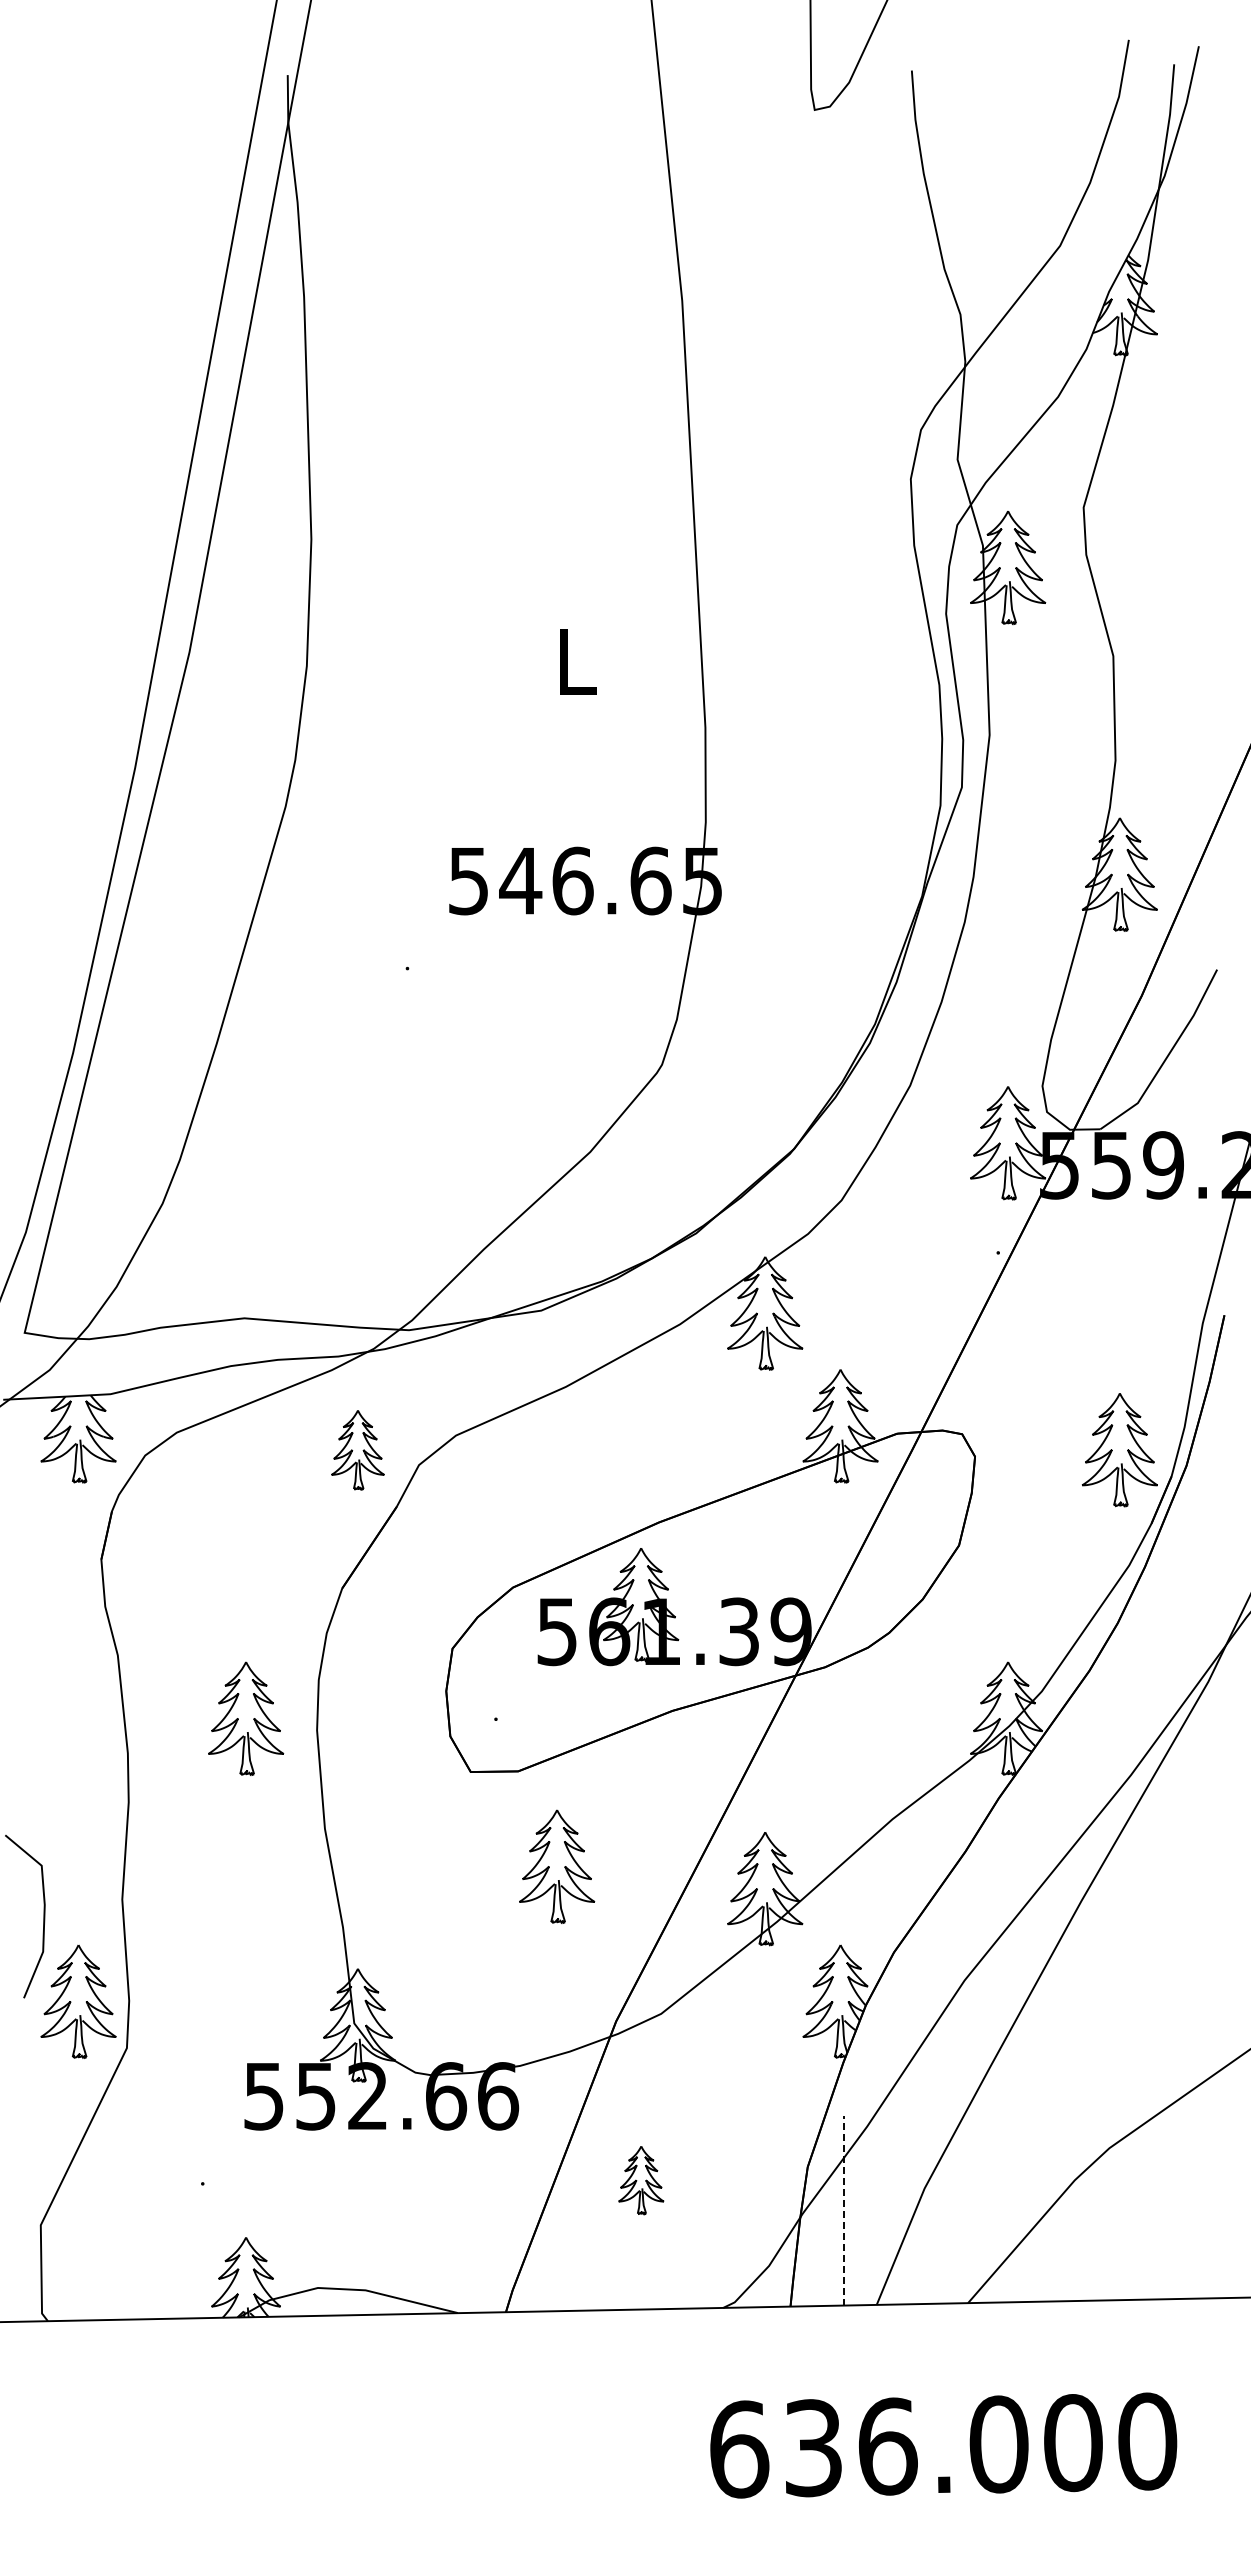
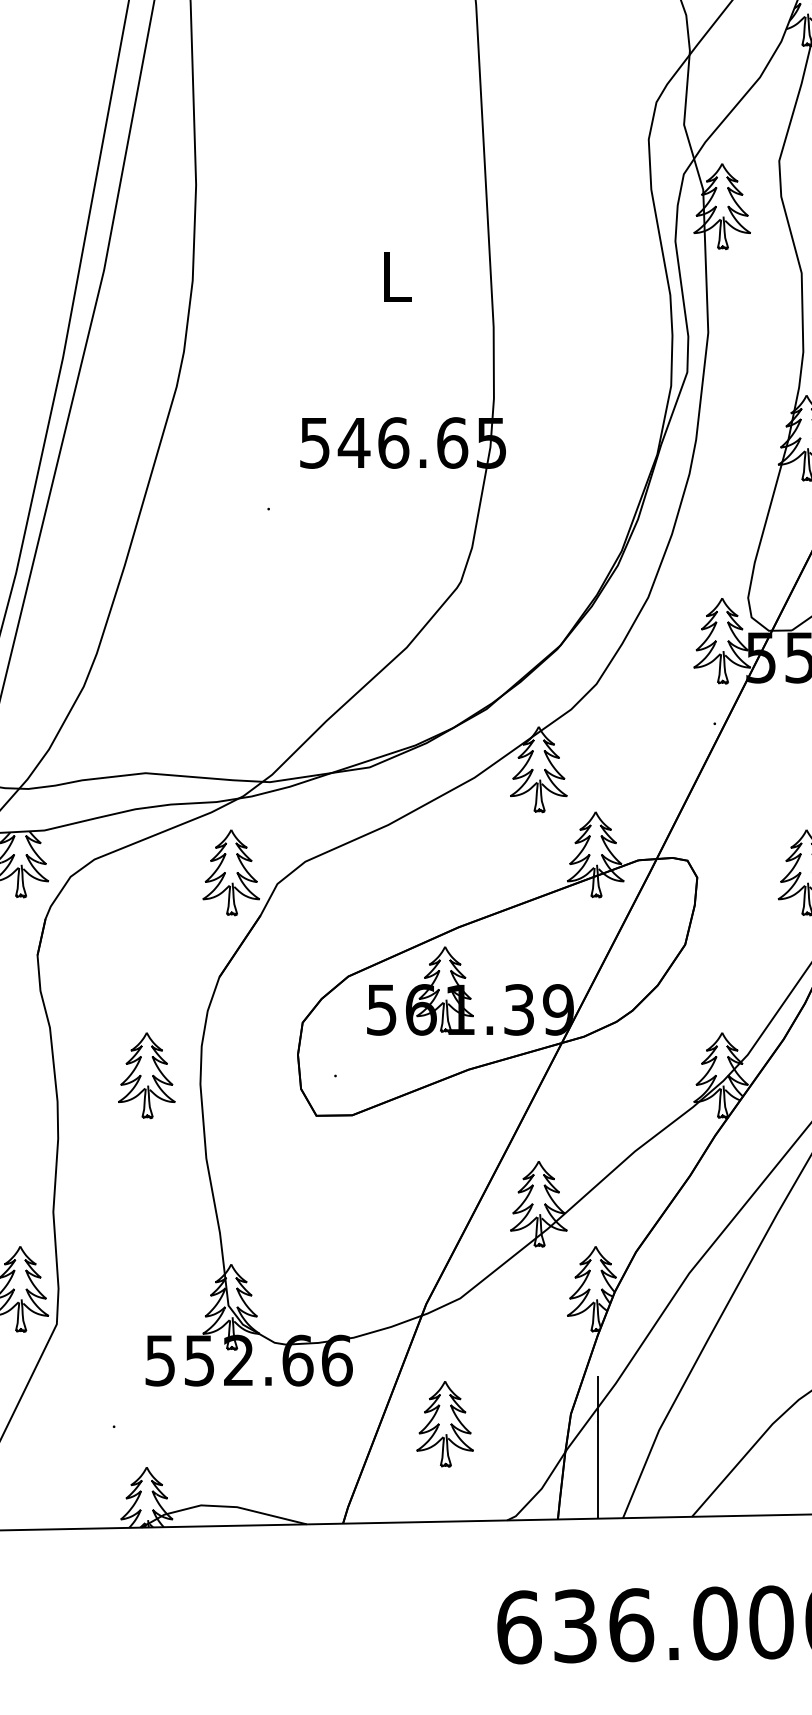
part: (357, 1450) -> (230, 873), size x1.43
part: (557, 1866) -> (381, 1187), removed
part: (641, 2180) -> (445, 1424), size x1.67
line: (843, 2210) -> (597, 1446), dashed -> solid

